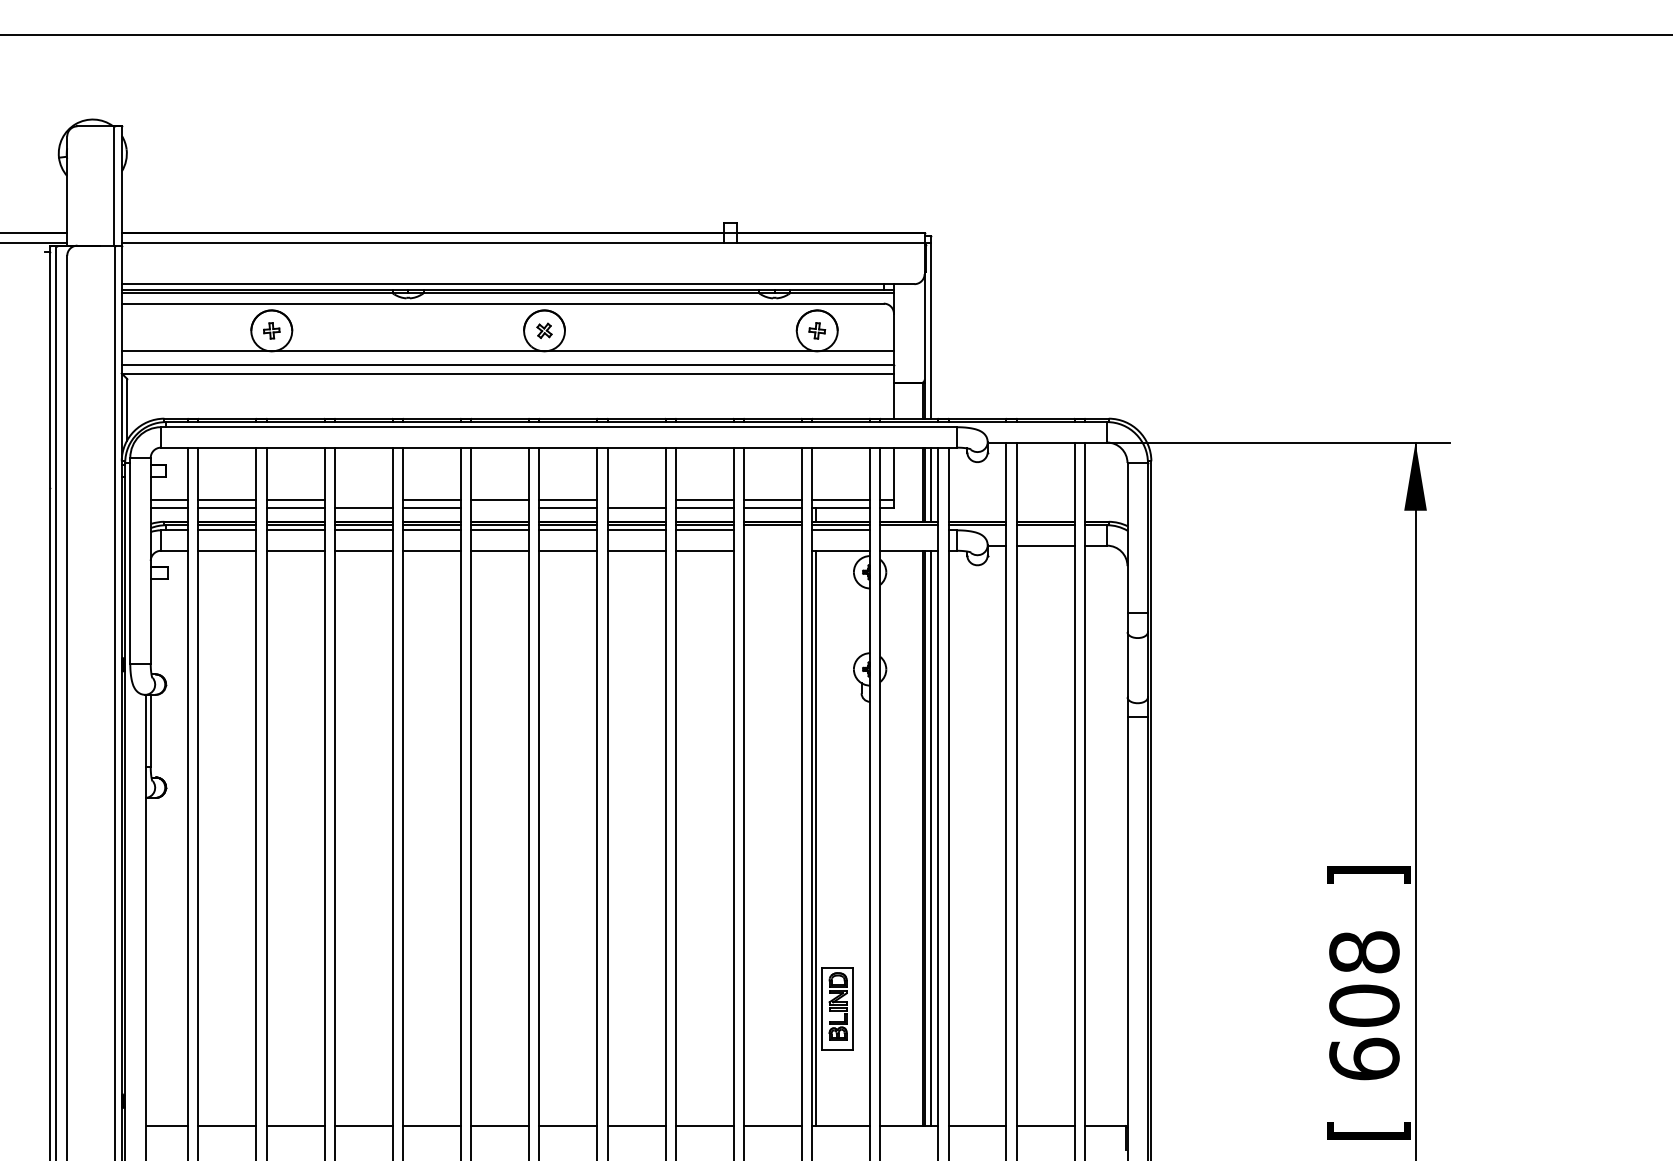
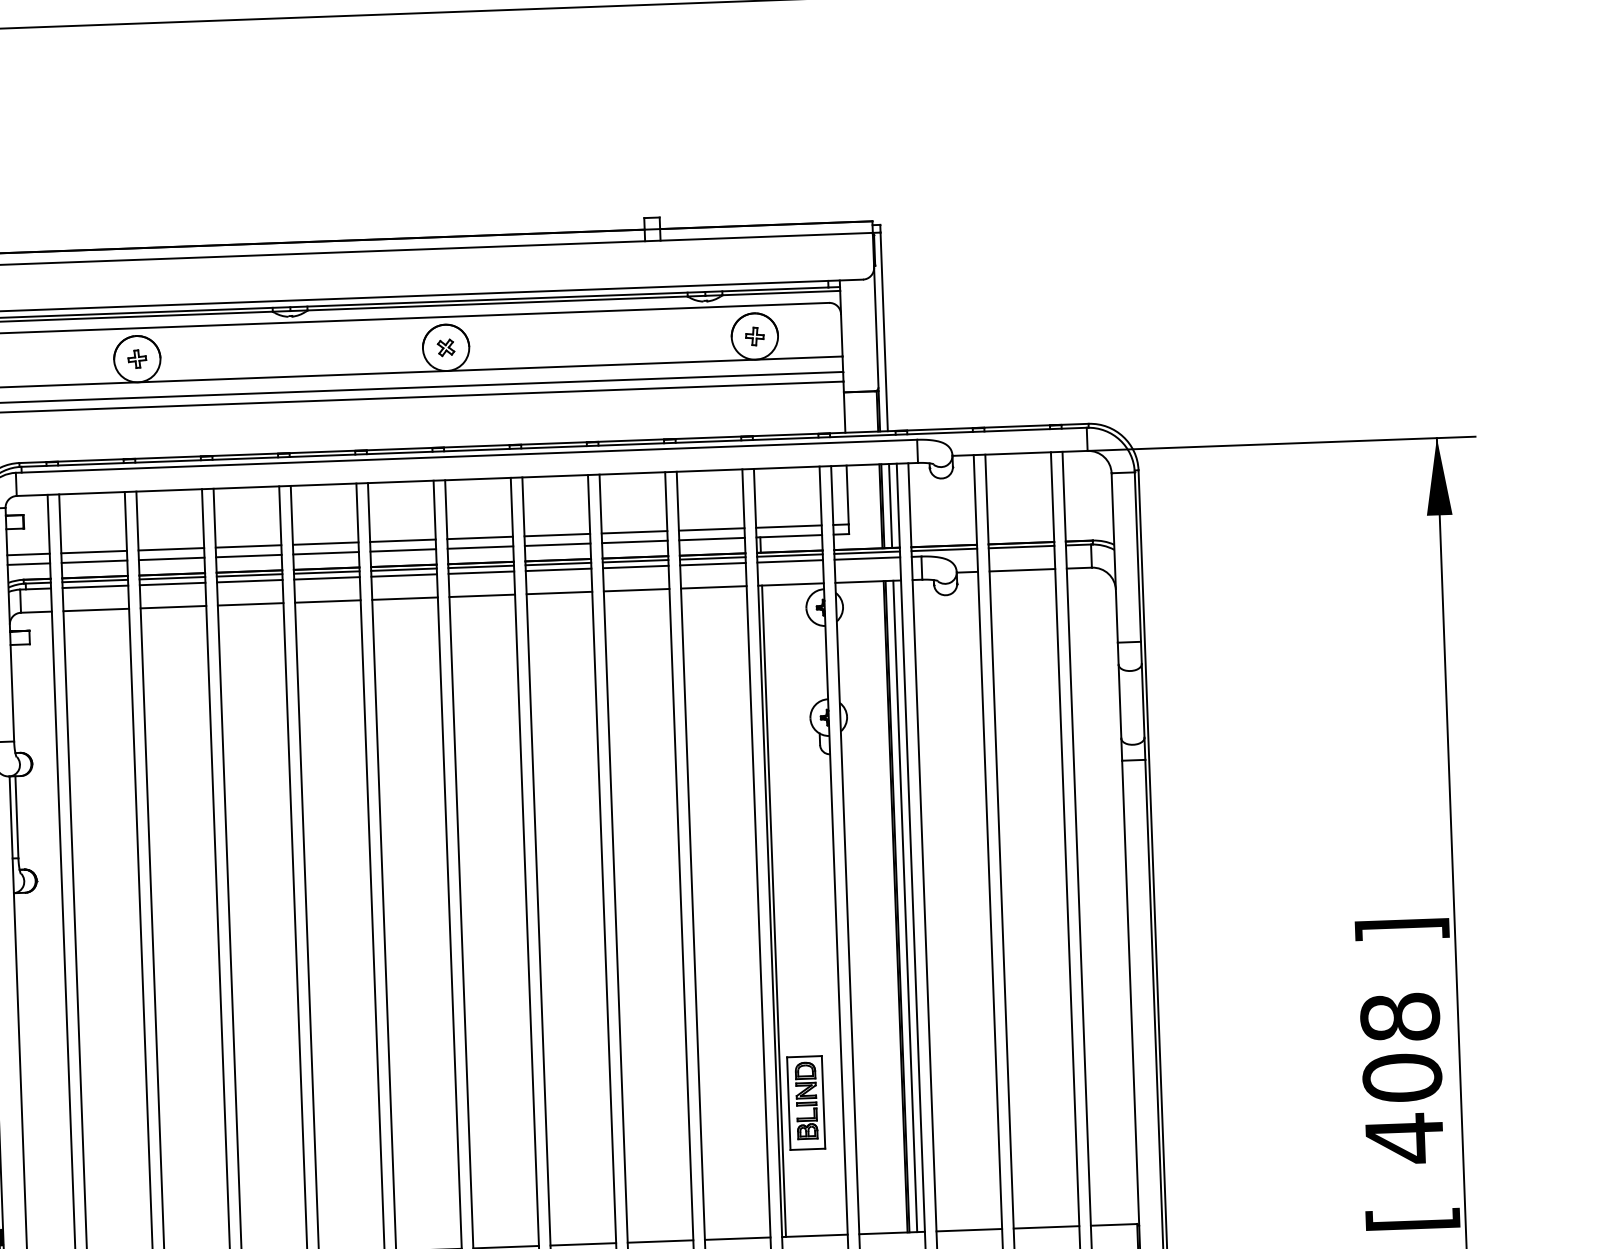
line: (363, 499) -> (248, 546), added
line: (636, 499) -> (557, 534), added
line: (500, 508) -> (403, 550), added
line: (772, 530) -> (712, 564), added
line: (909, 530) -> (867, 558), added
line: (772, 550) -> (713, 587), added
text: (1364, 1059) -> (1404, 1138), 608 -> 408

